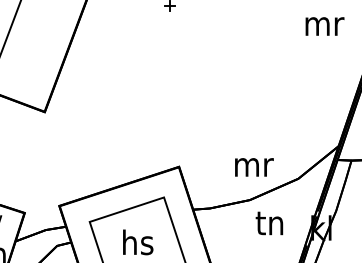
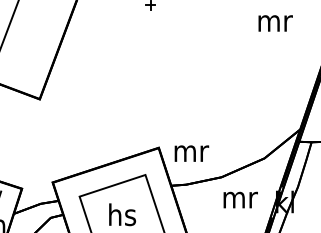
text: (324, 26) -> (275, 23), moved
text: (254, 167) -> (191, 153), moved
text: (271, 223) -> (240, 198), tn -> mr

